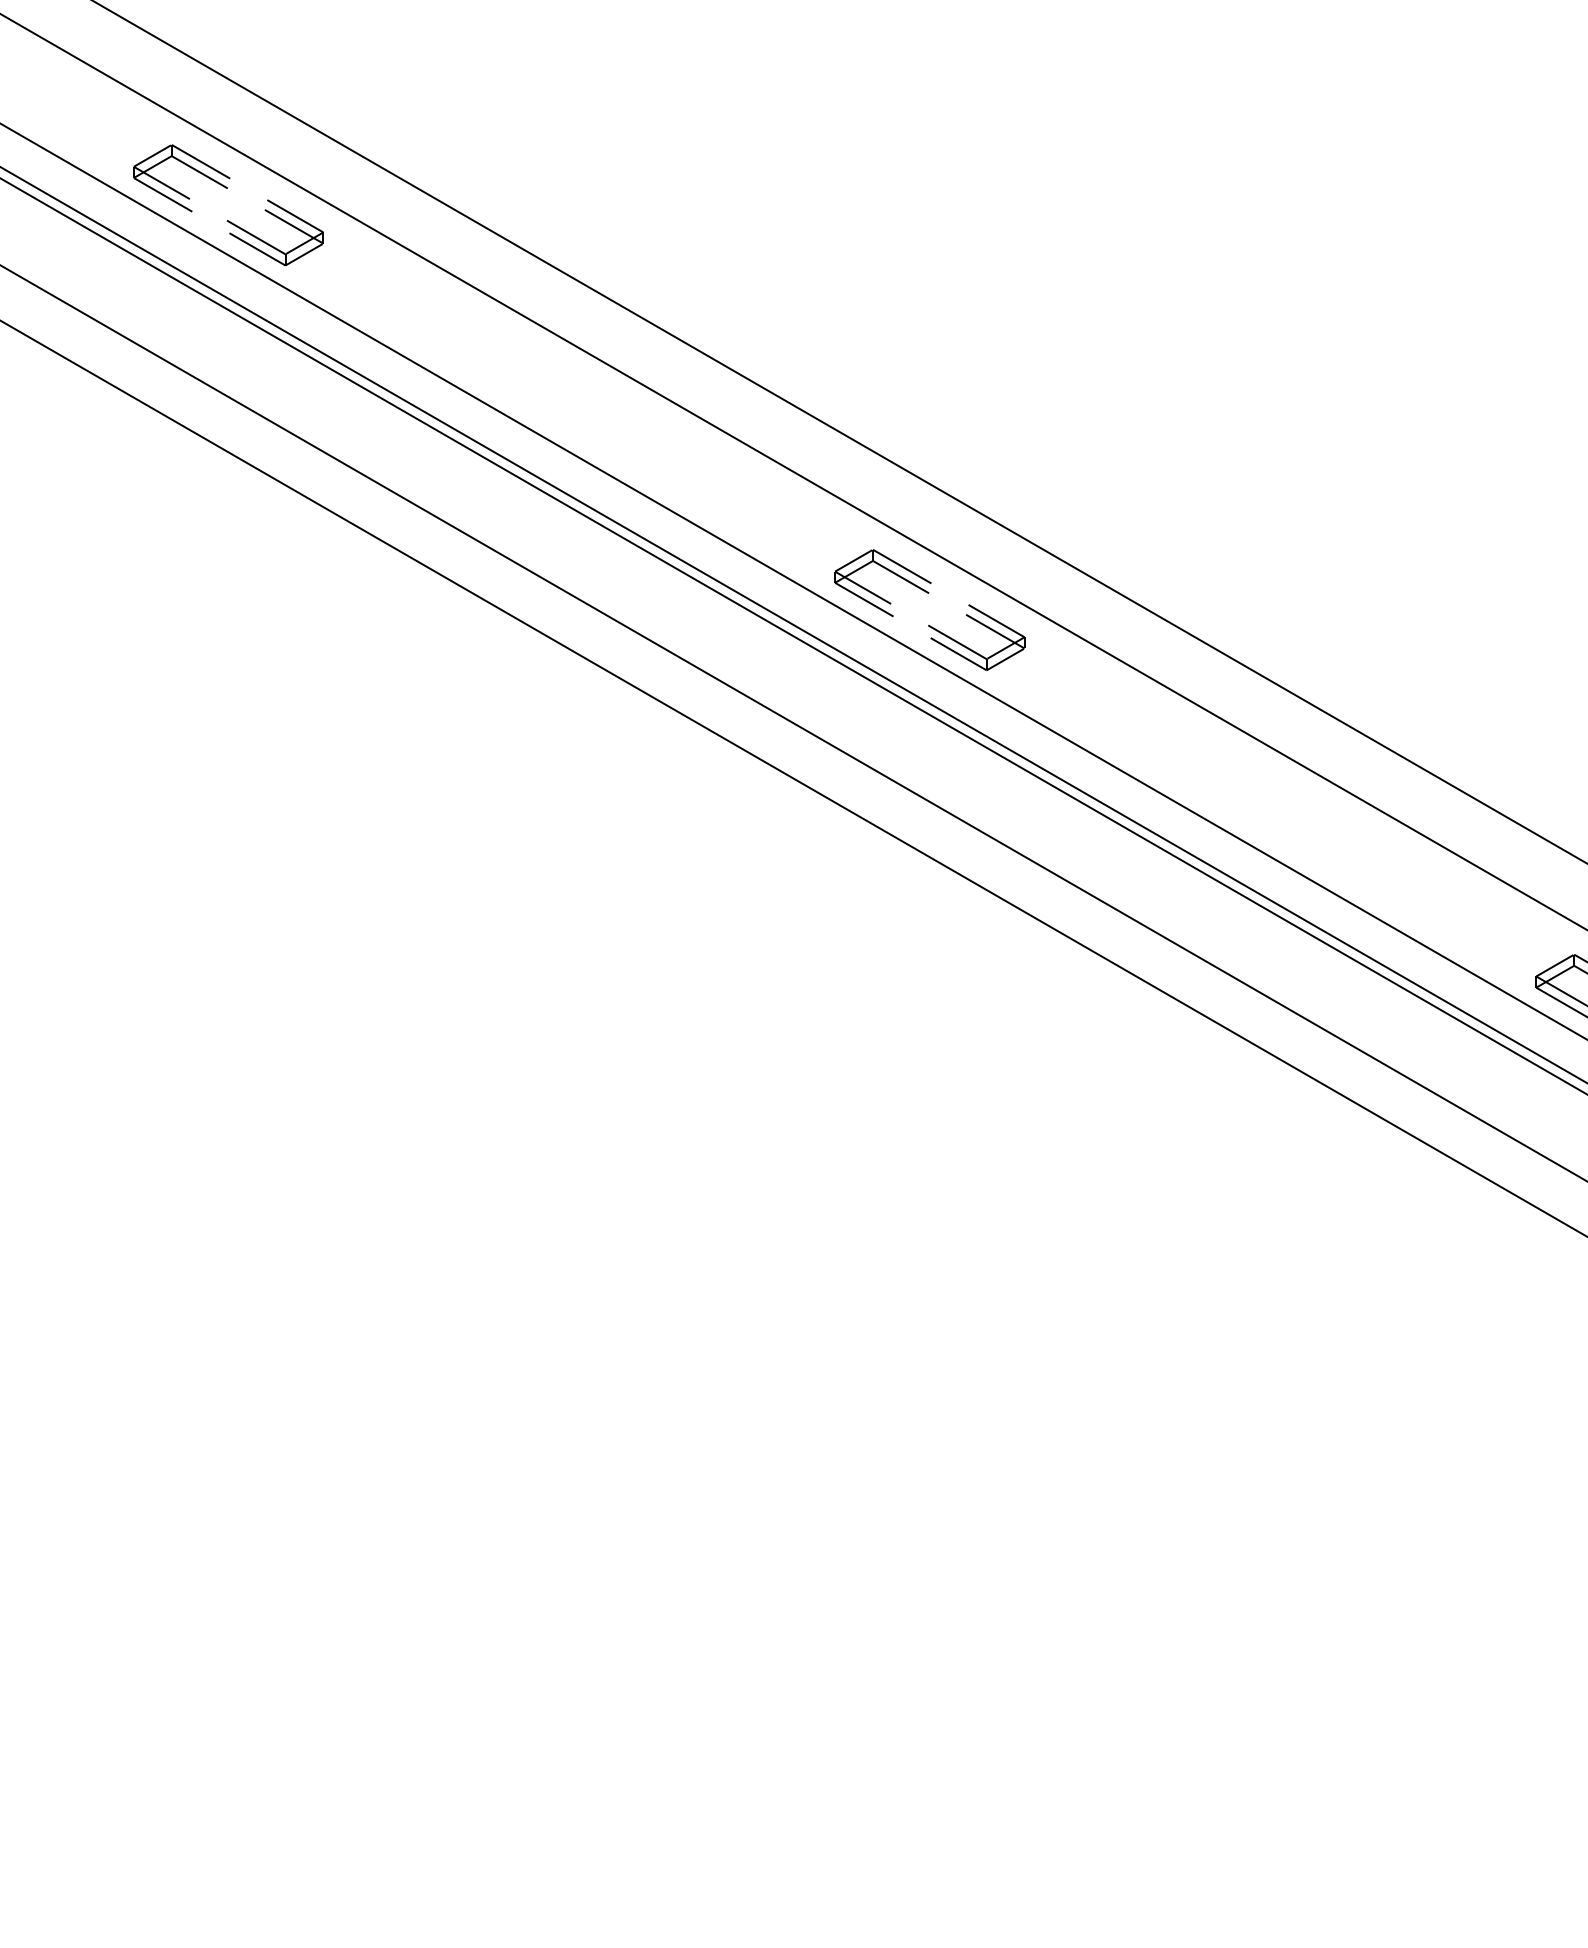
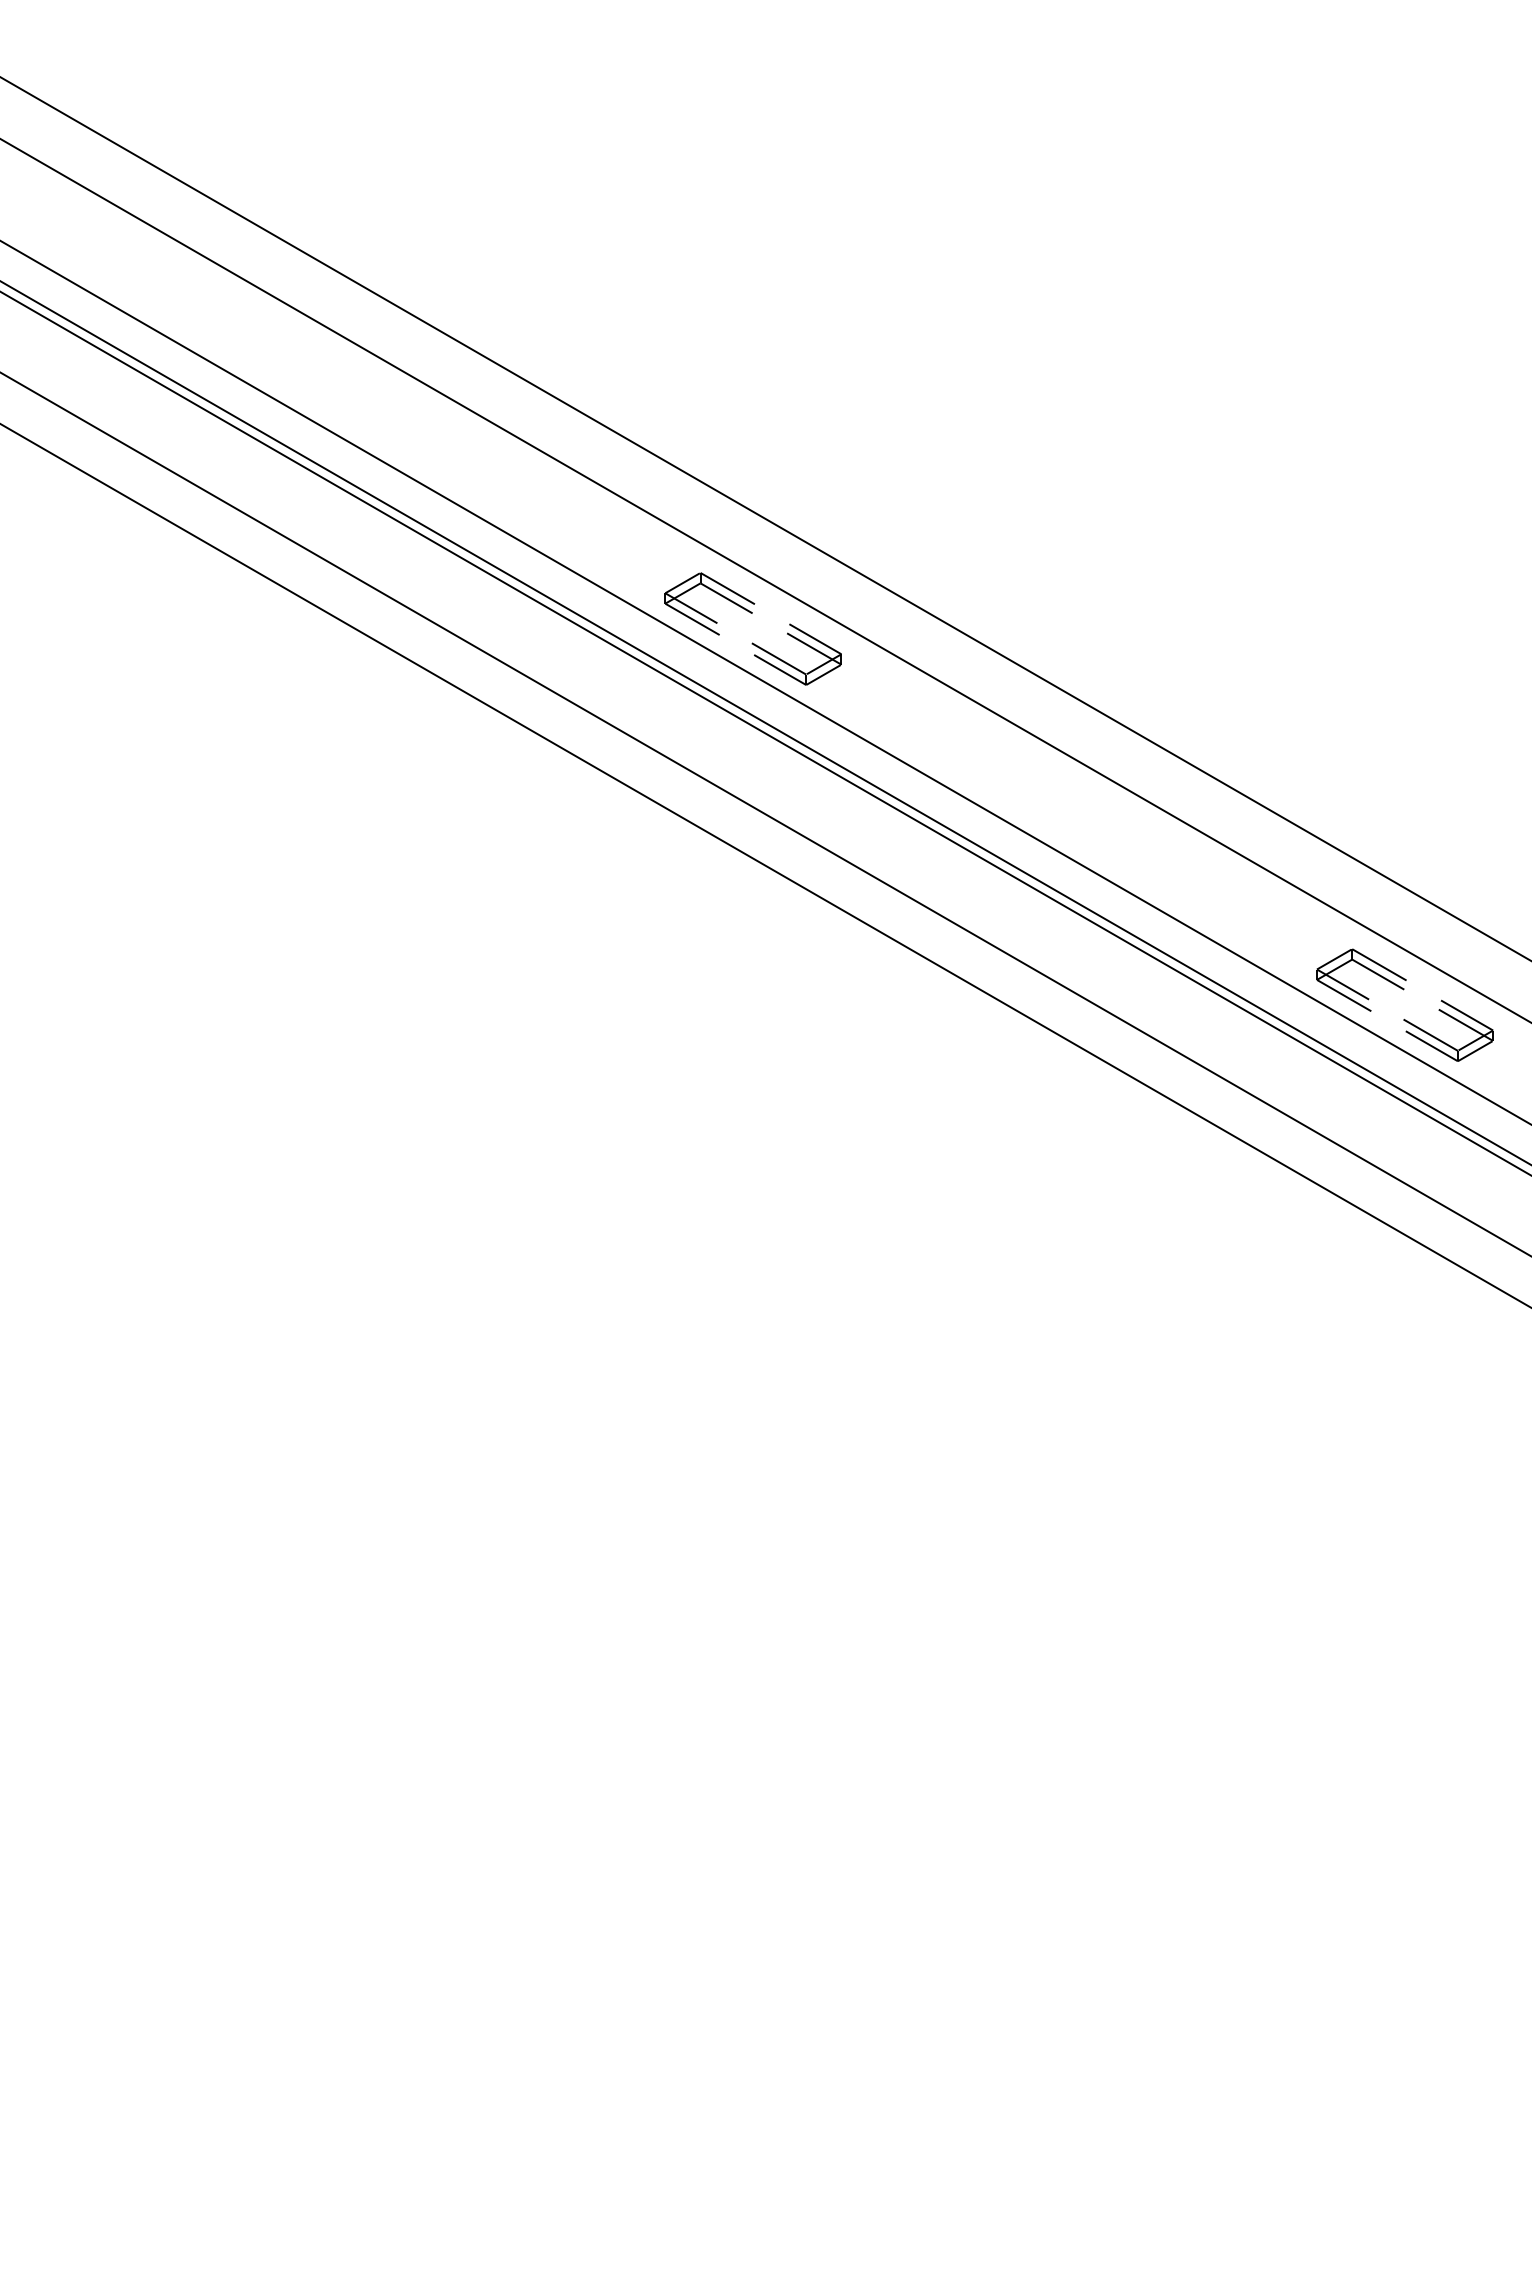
part: (228, 220) -> (101, 266), removed

